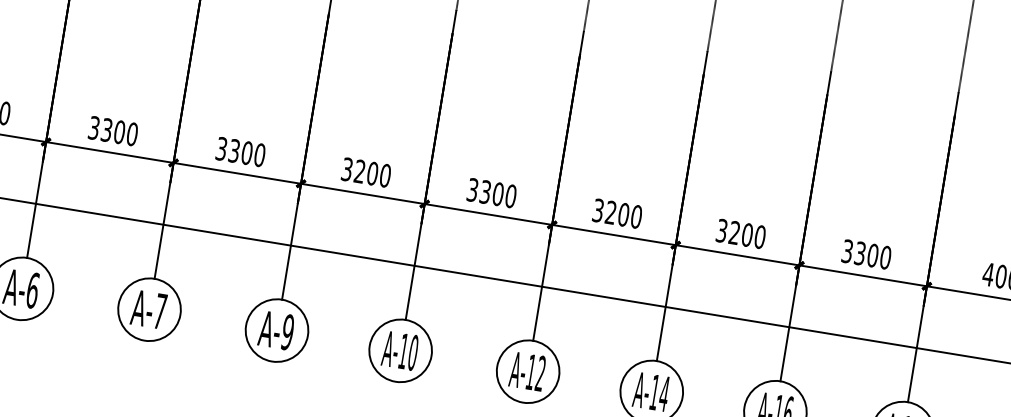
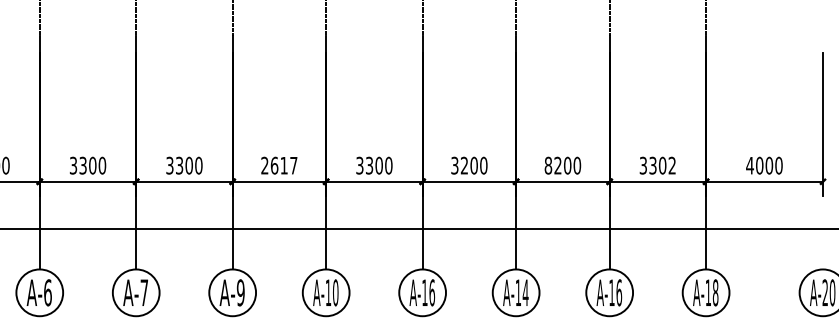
text: (366, 172) -> (279, 165), 3200 -> 2617
text: (722, 230) -> (548, 165), 3200 -> 8200
text: (886, 257) -> (672, 165), 3300 -> 3302
text: (541, 373) -> (432, 292), A-12 -> A-16

